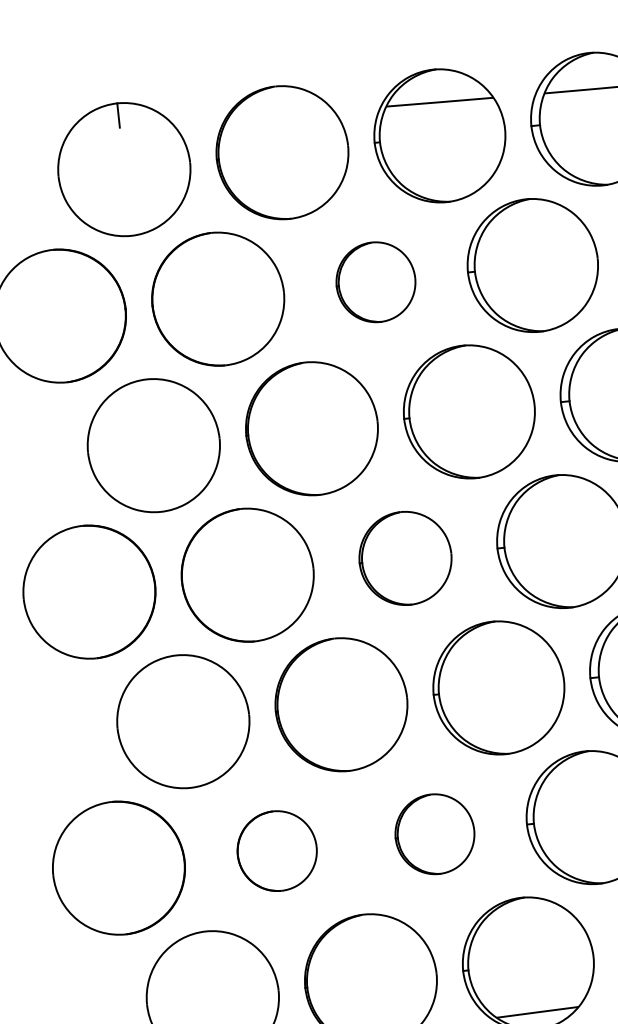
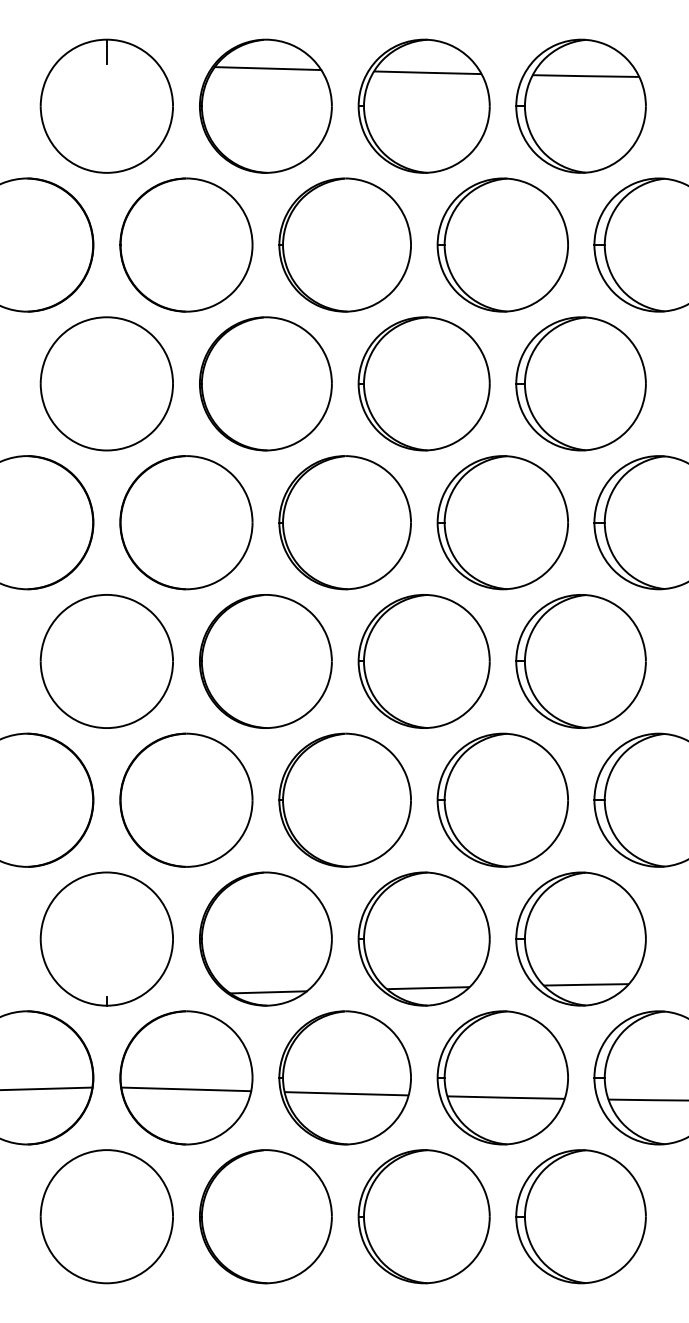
line: (280, 114) -> (267, 68), added
part: (375, 281) -> (344, 244), size x1.67
part: (404, 558) -> (344, 522), size x1.43
part: (434, 833) -> (344, 799), size x1.67
part: (277, 850) -> (186, 799), size x1.67

